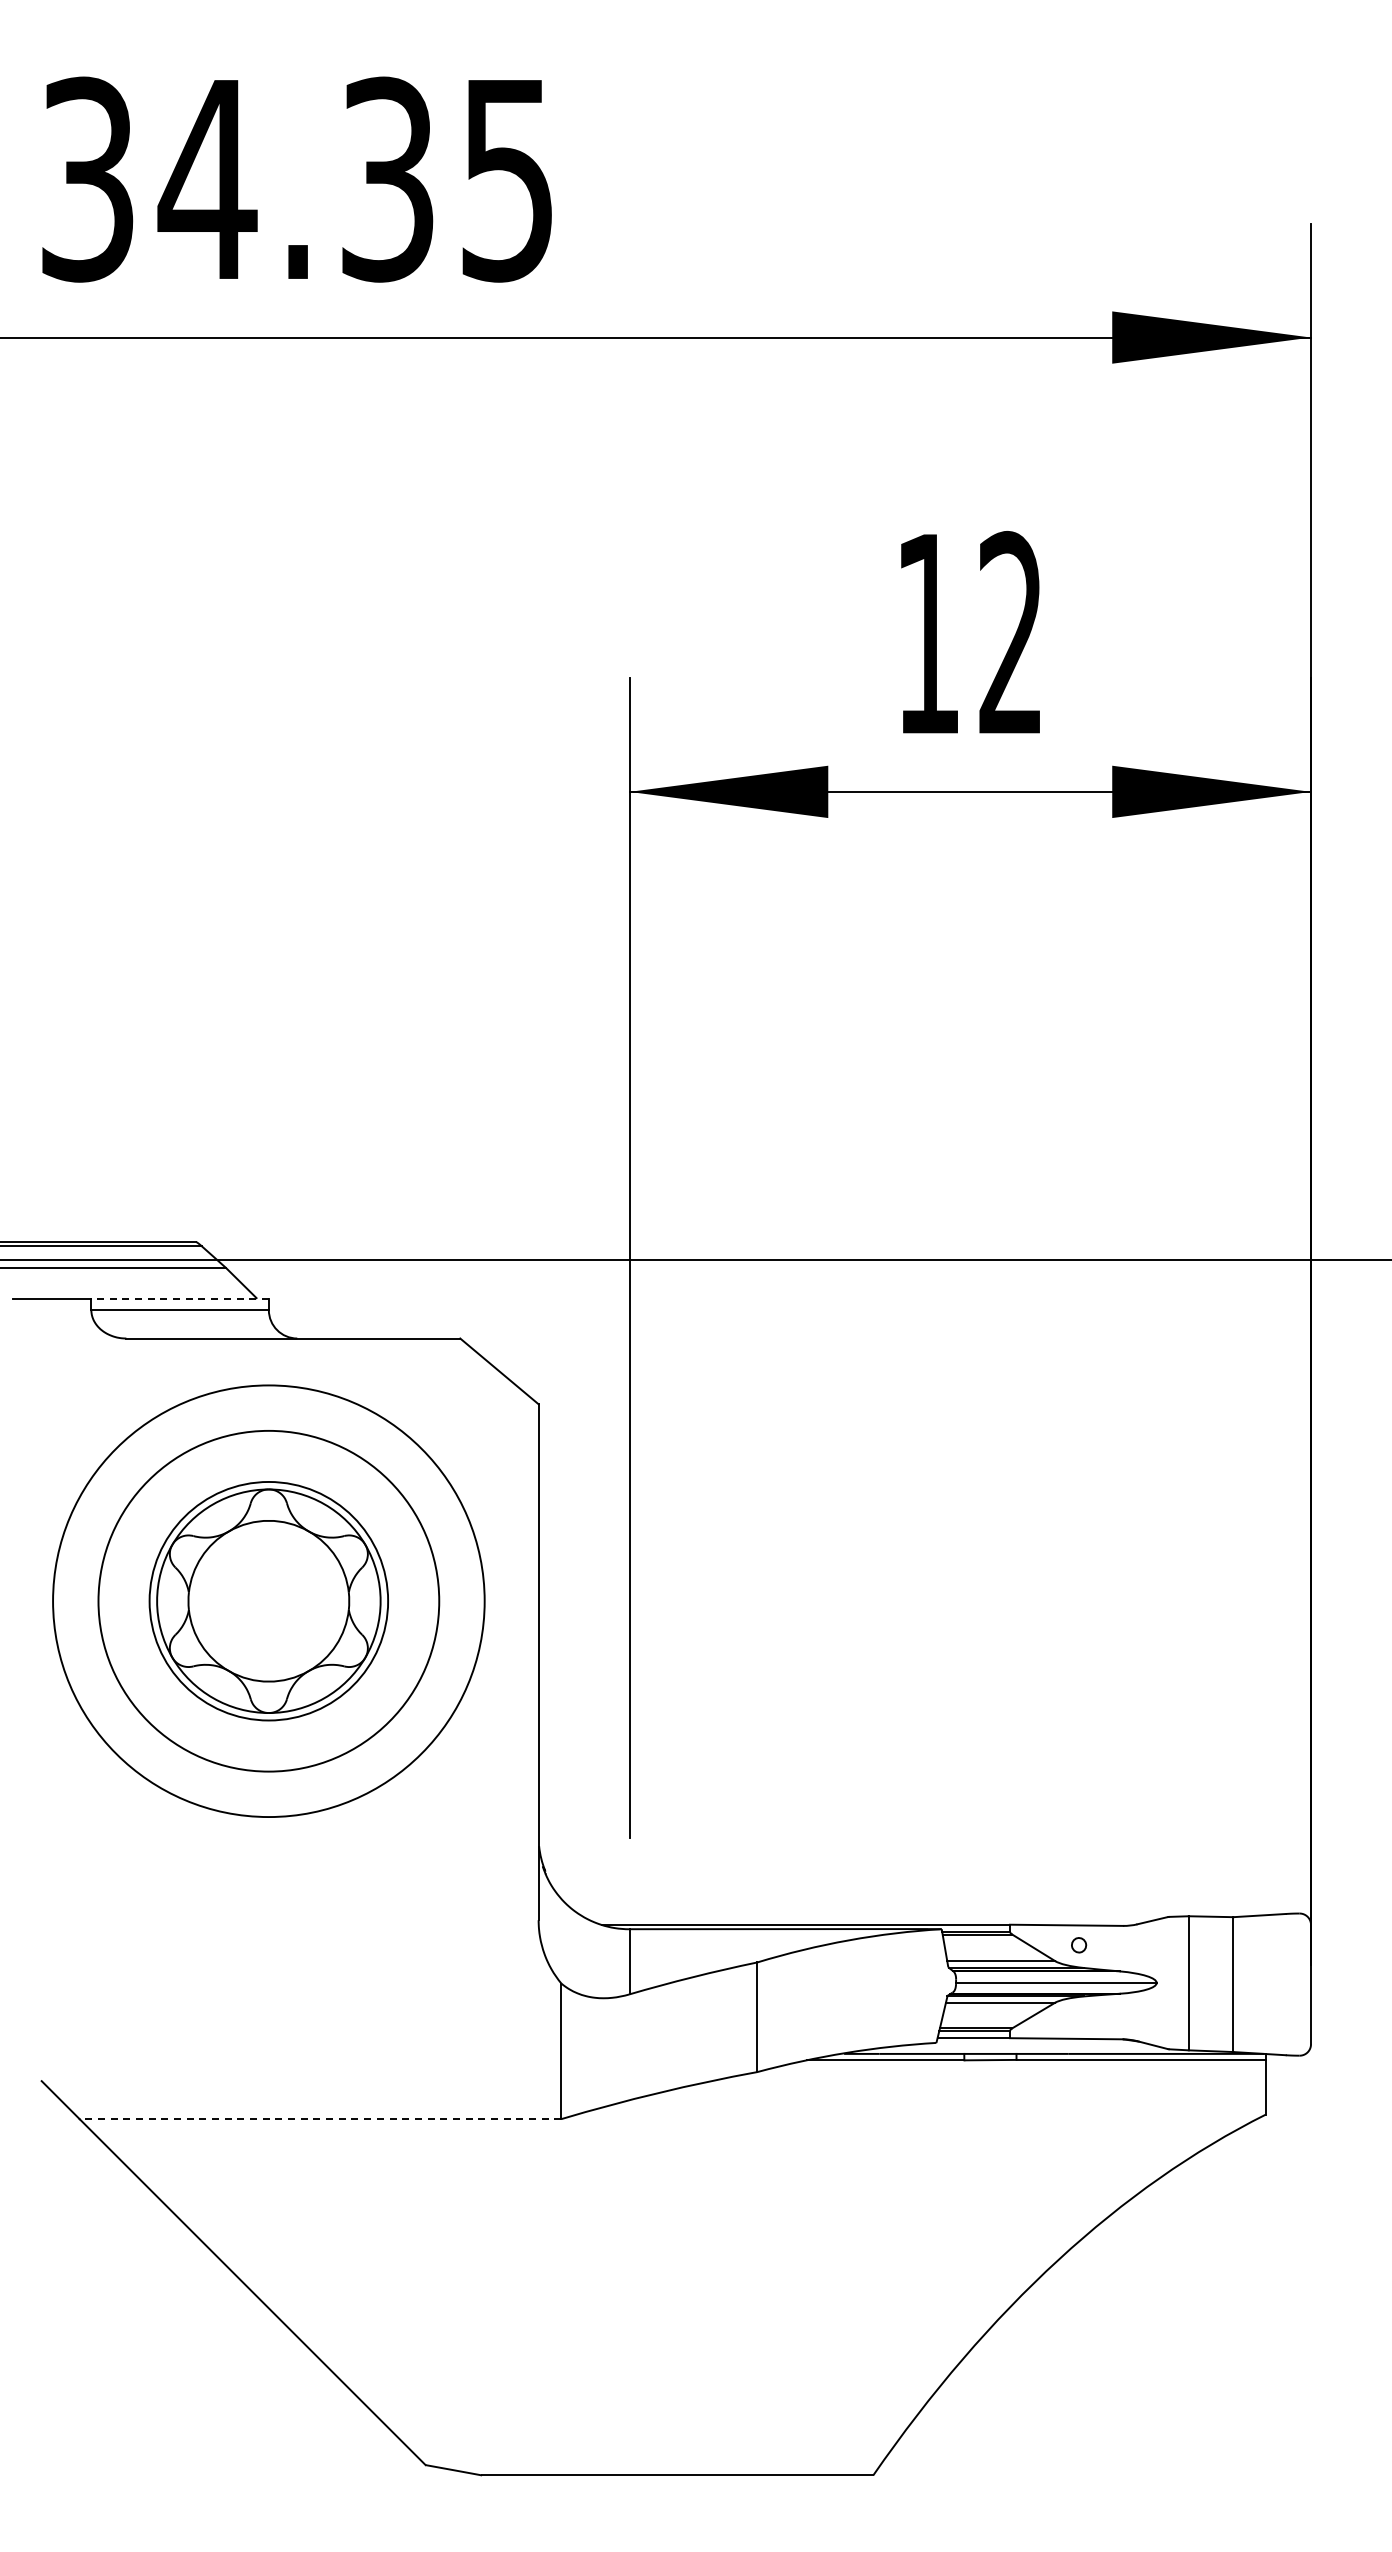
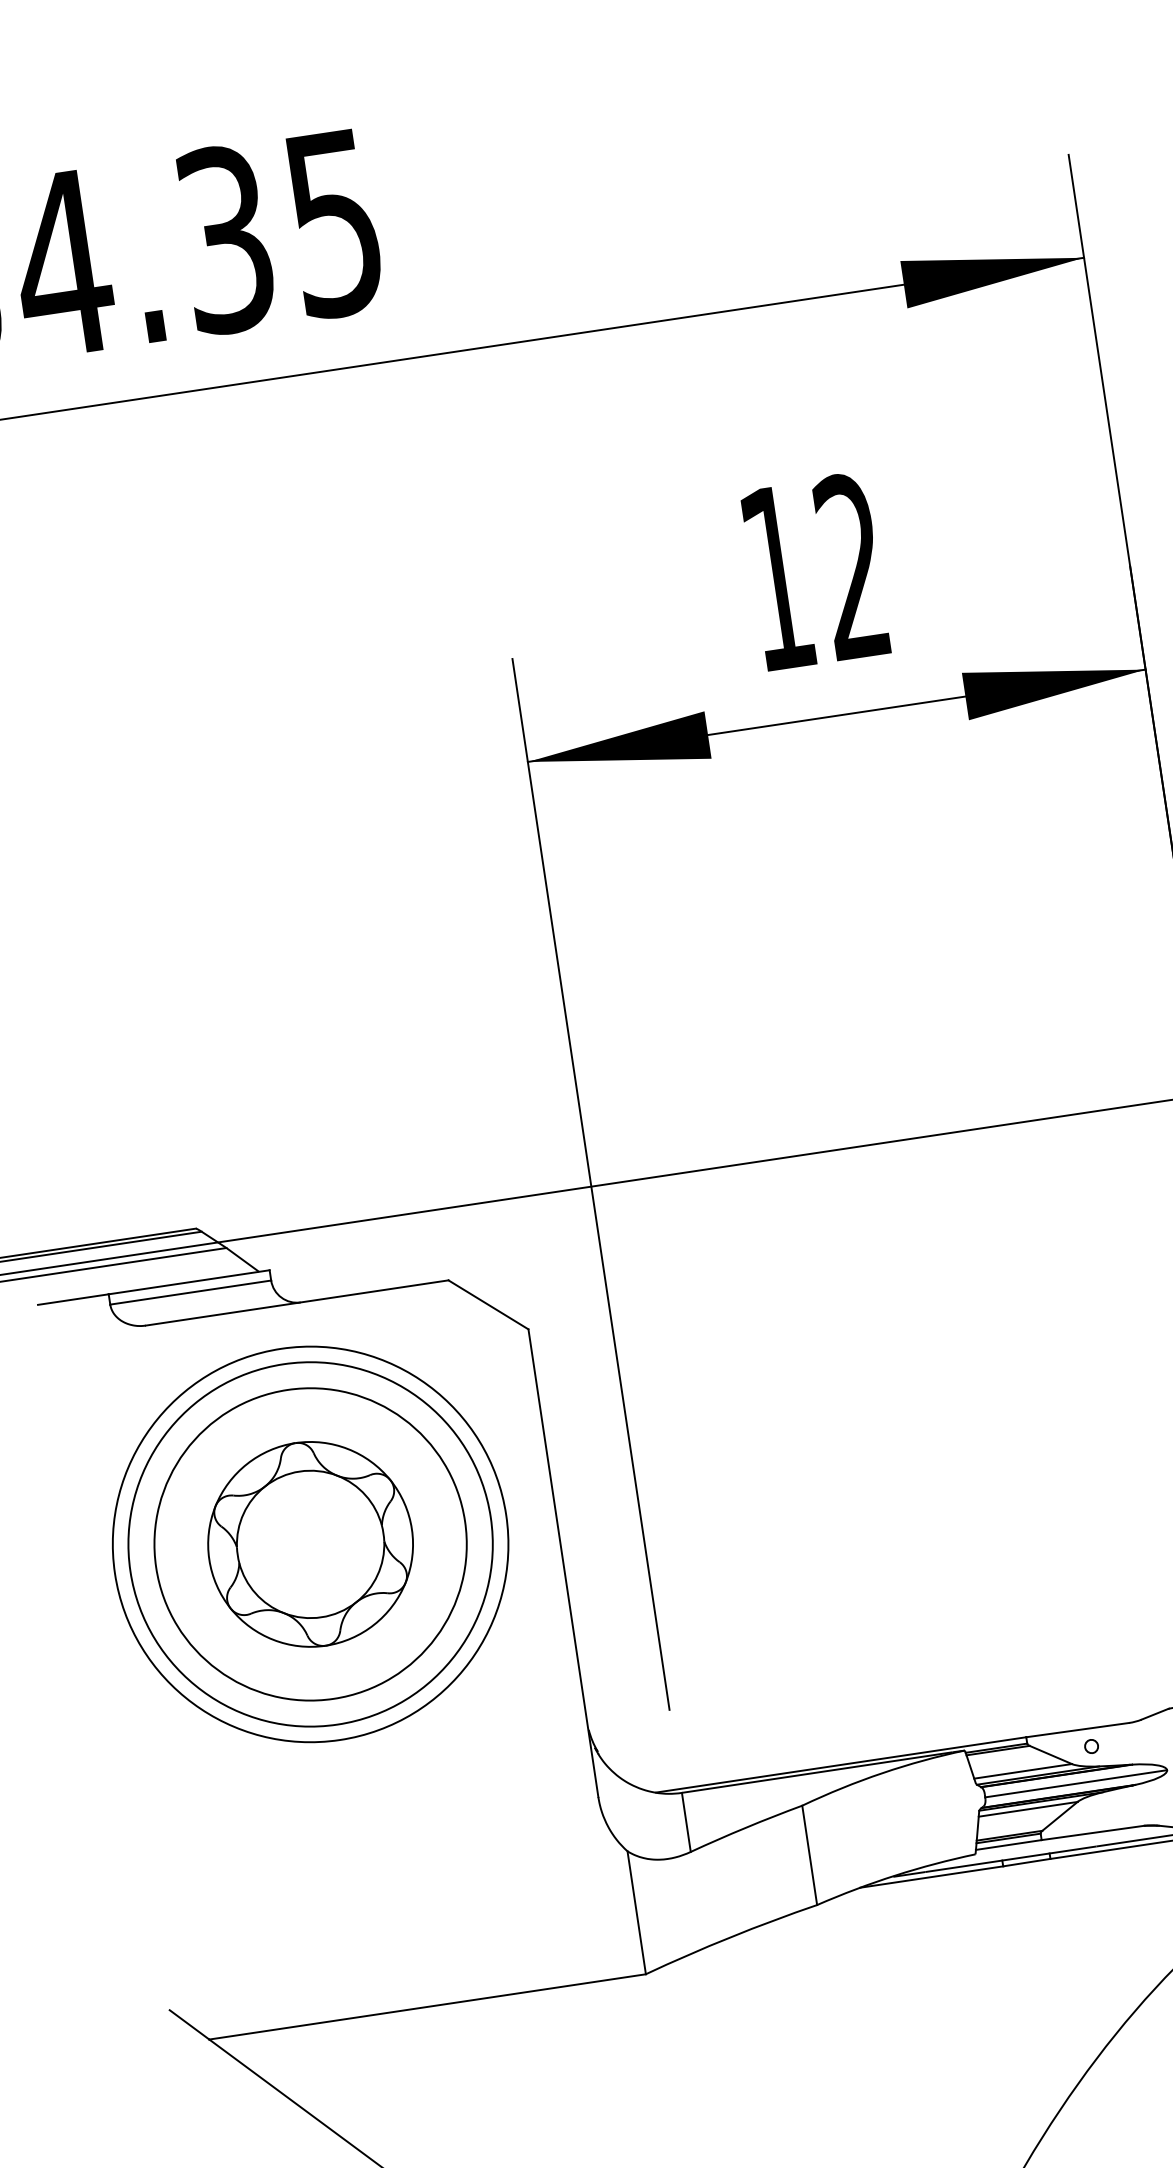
line: (180, 1298) -> (189, 1281), dashed -> solid
circle: (268, 1601) -> (310, 1544), size x1.67
line: (320, 2119) -> (427, 2007), dashed -> solid

